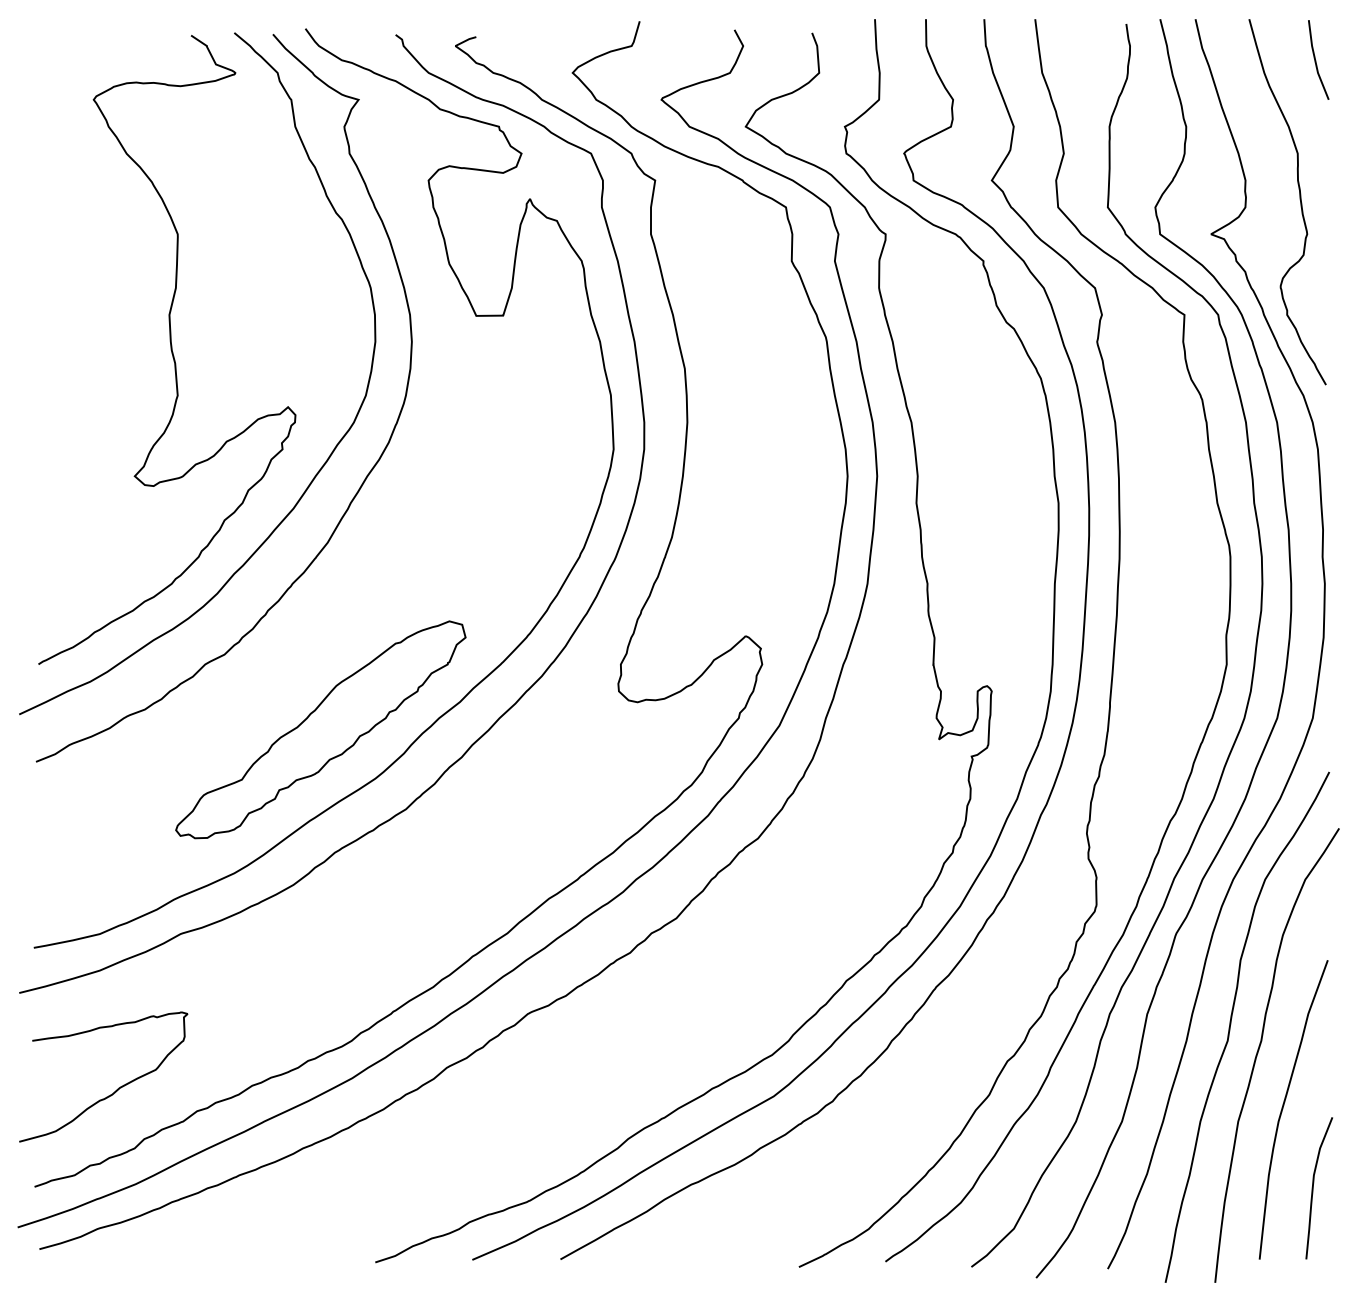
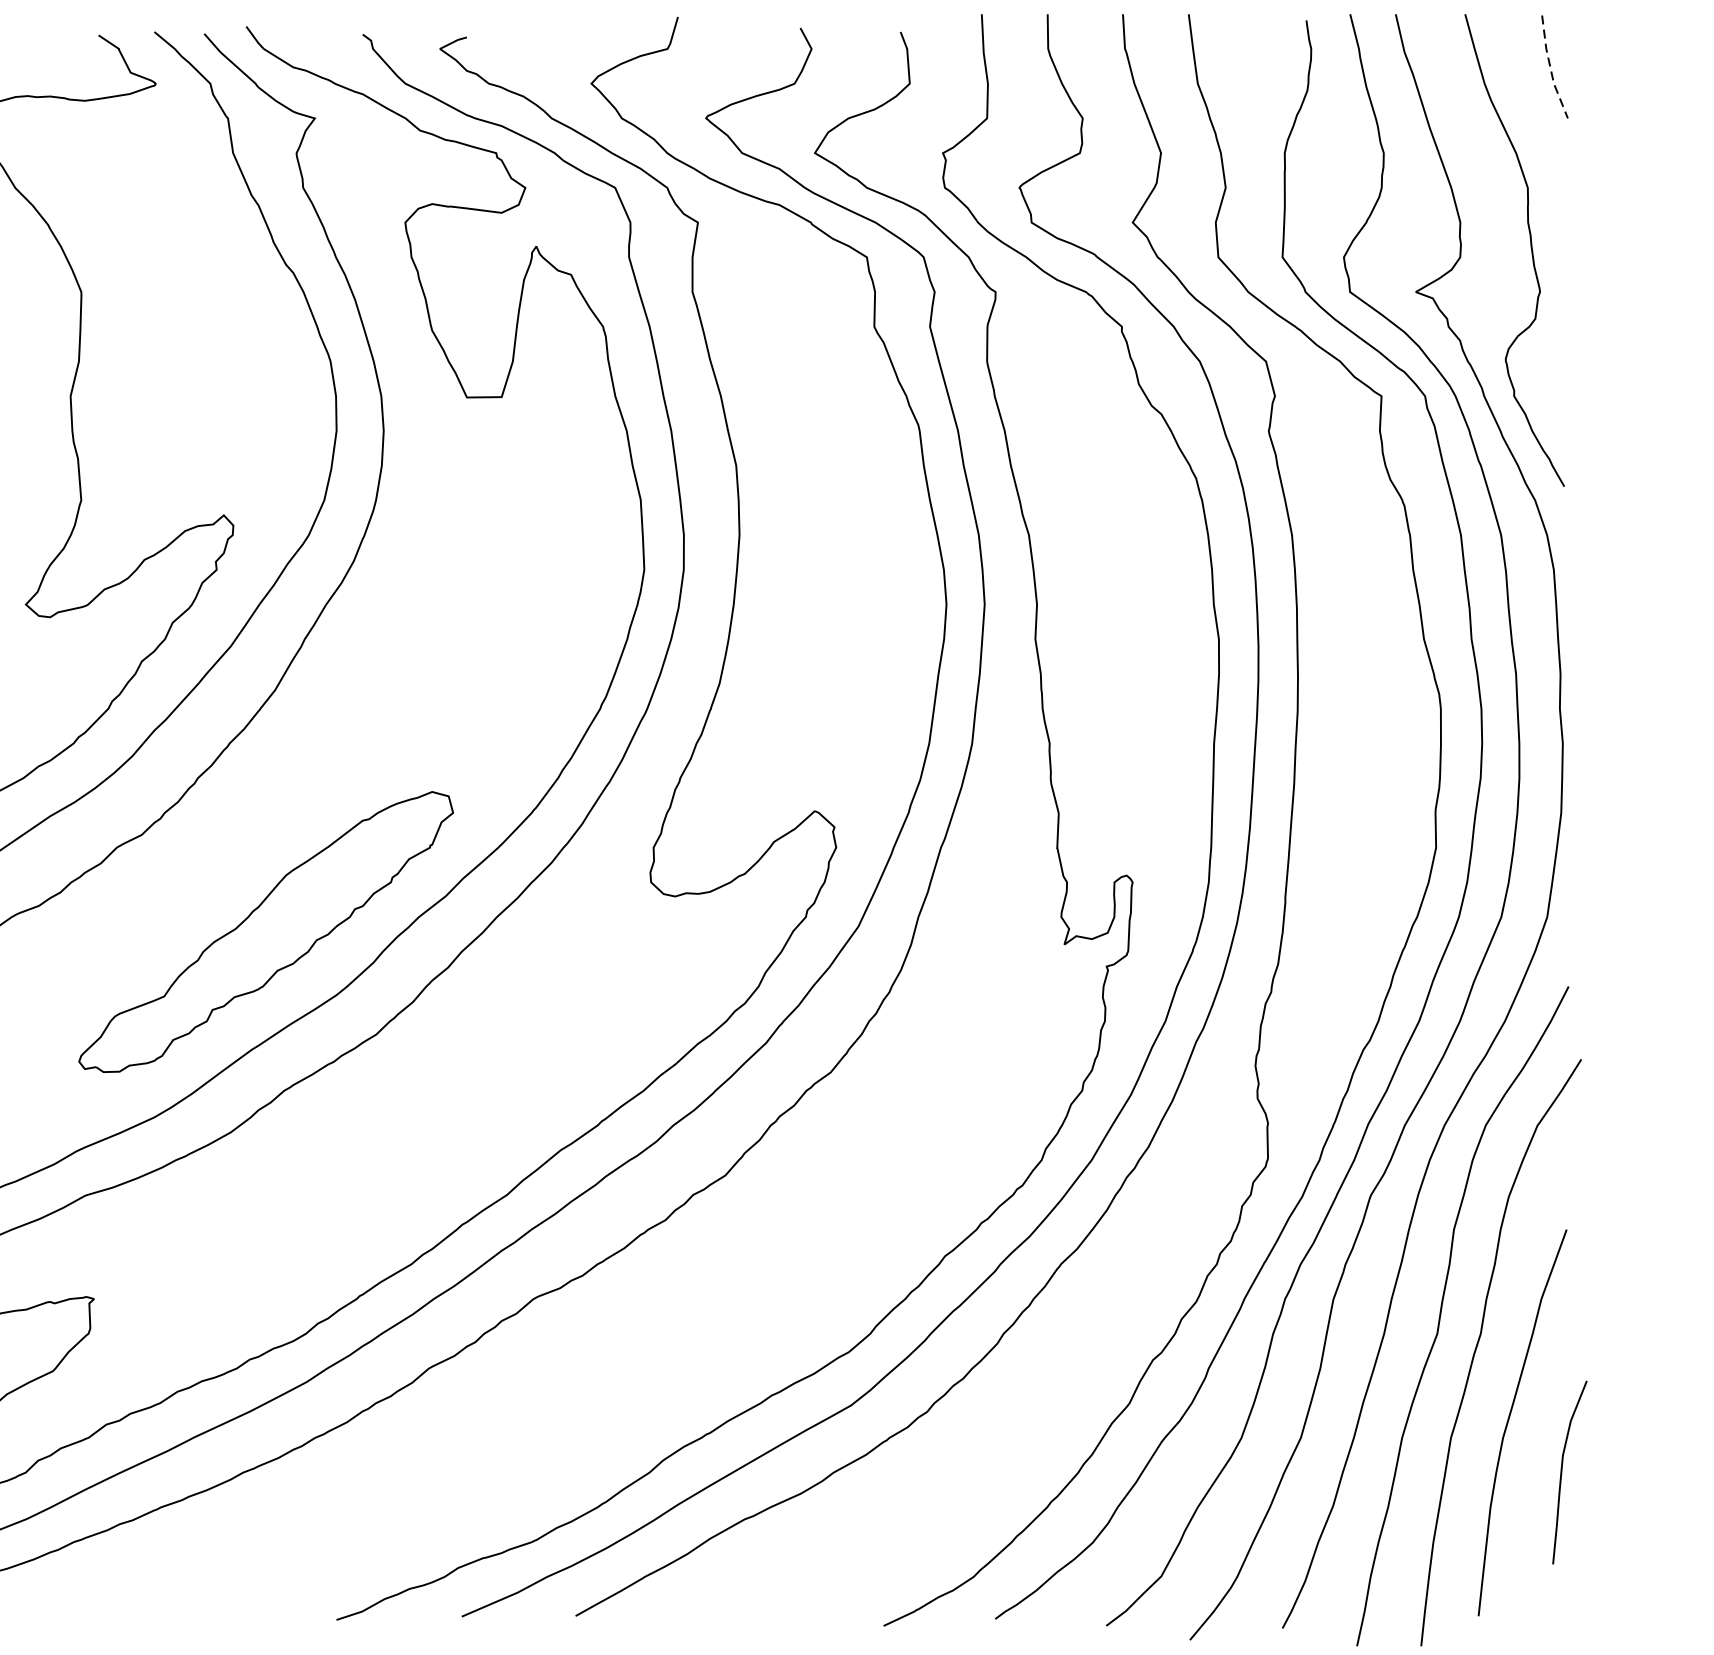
line: (1315, 60) -> (1550, 67), solid -> dashed
curve: (1313, 1188) -> (1562, 1472), moved

